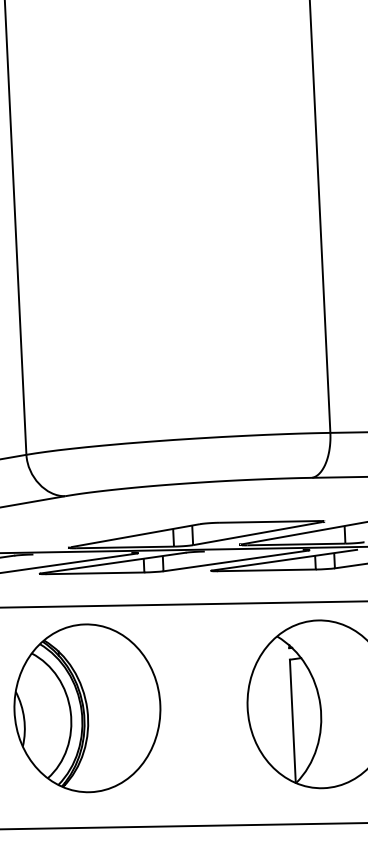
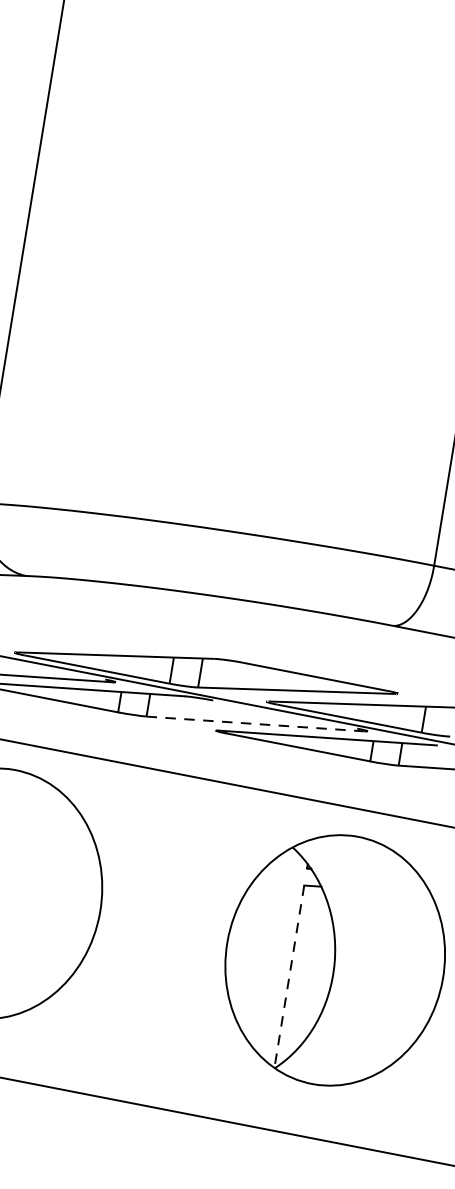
line: (236, 560) -> (256, 723), solid -> dashed
line: (292, 721) -> (288, 976), solid -> dashed

